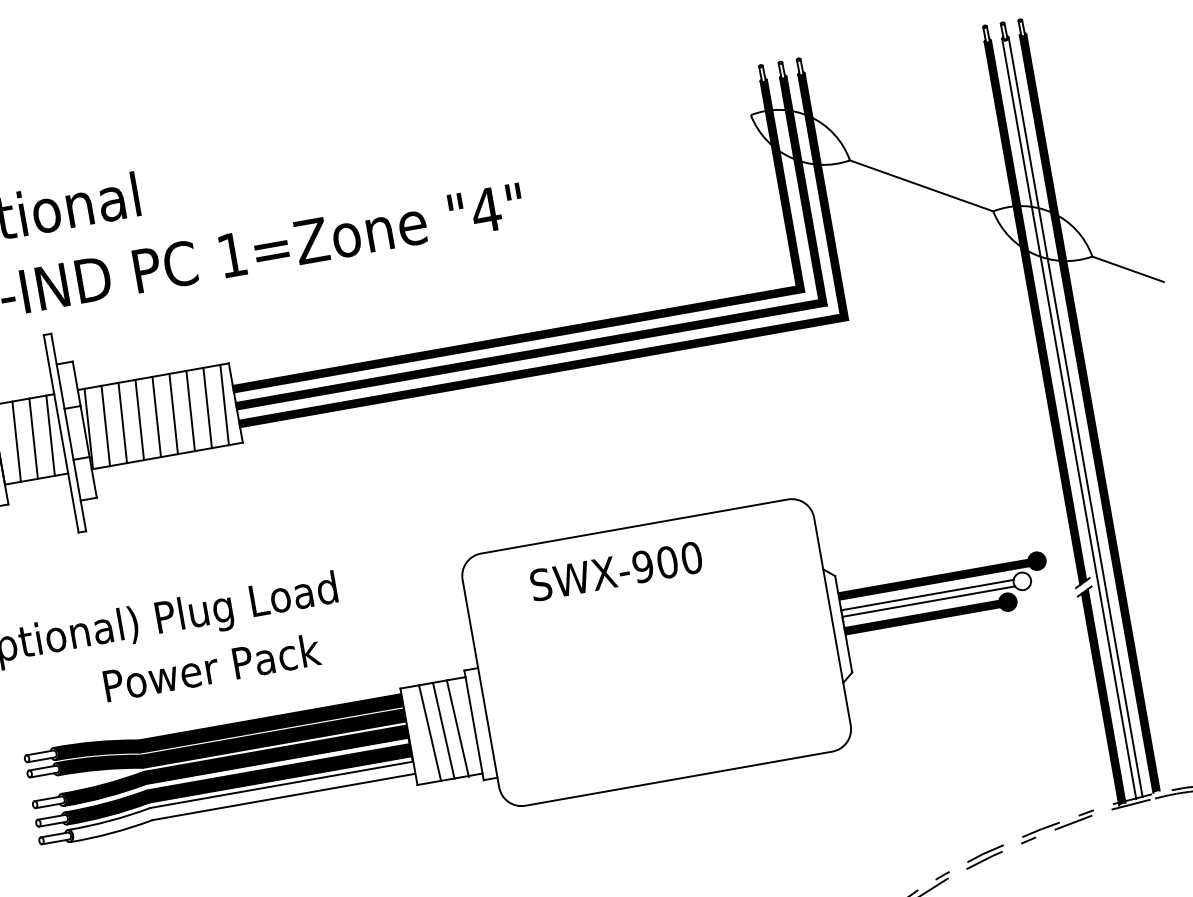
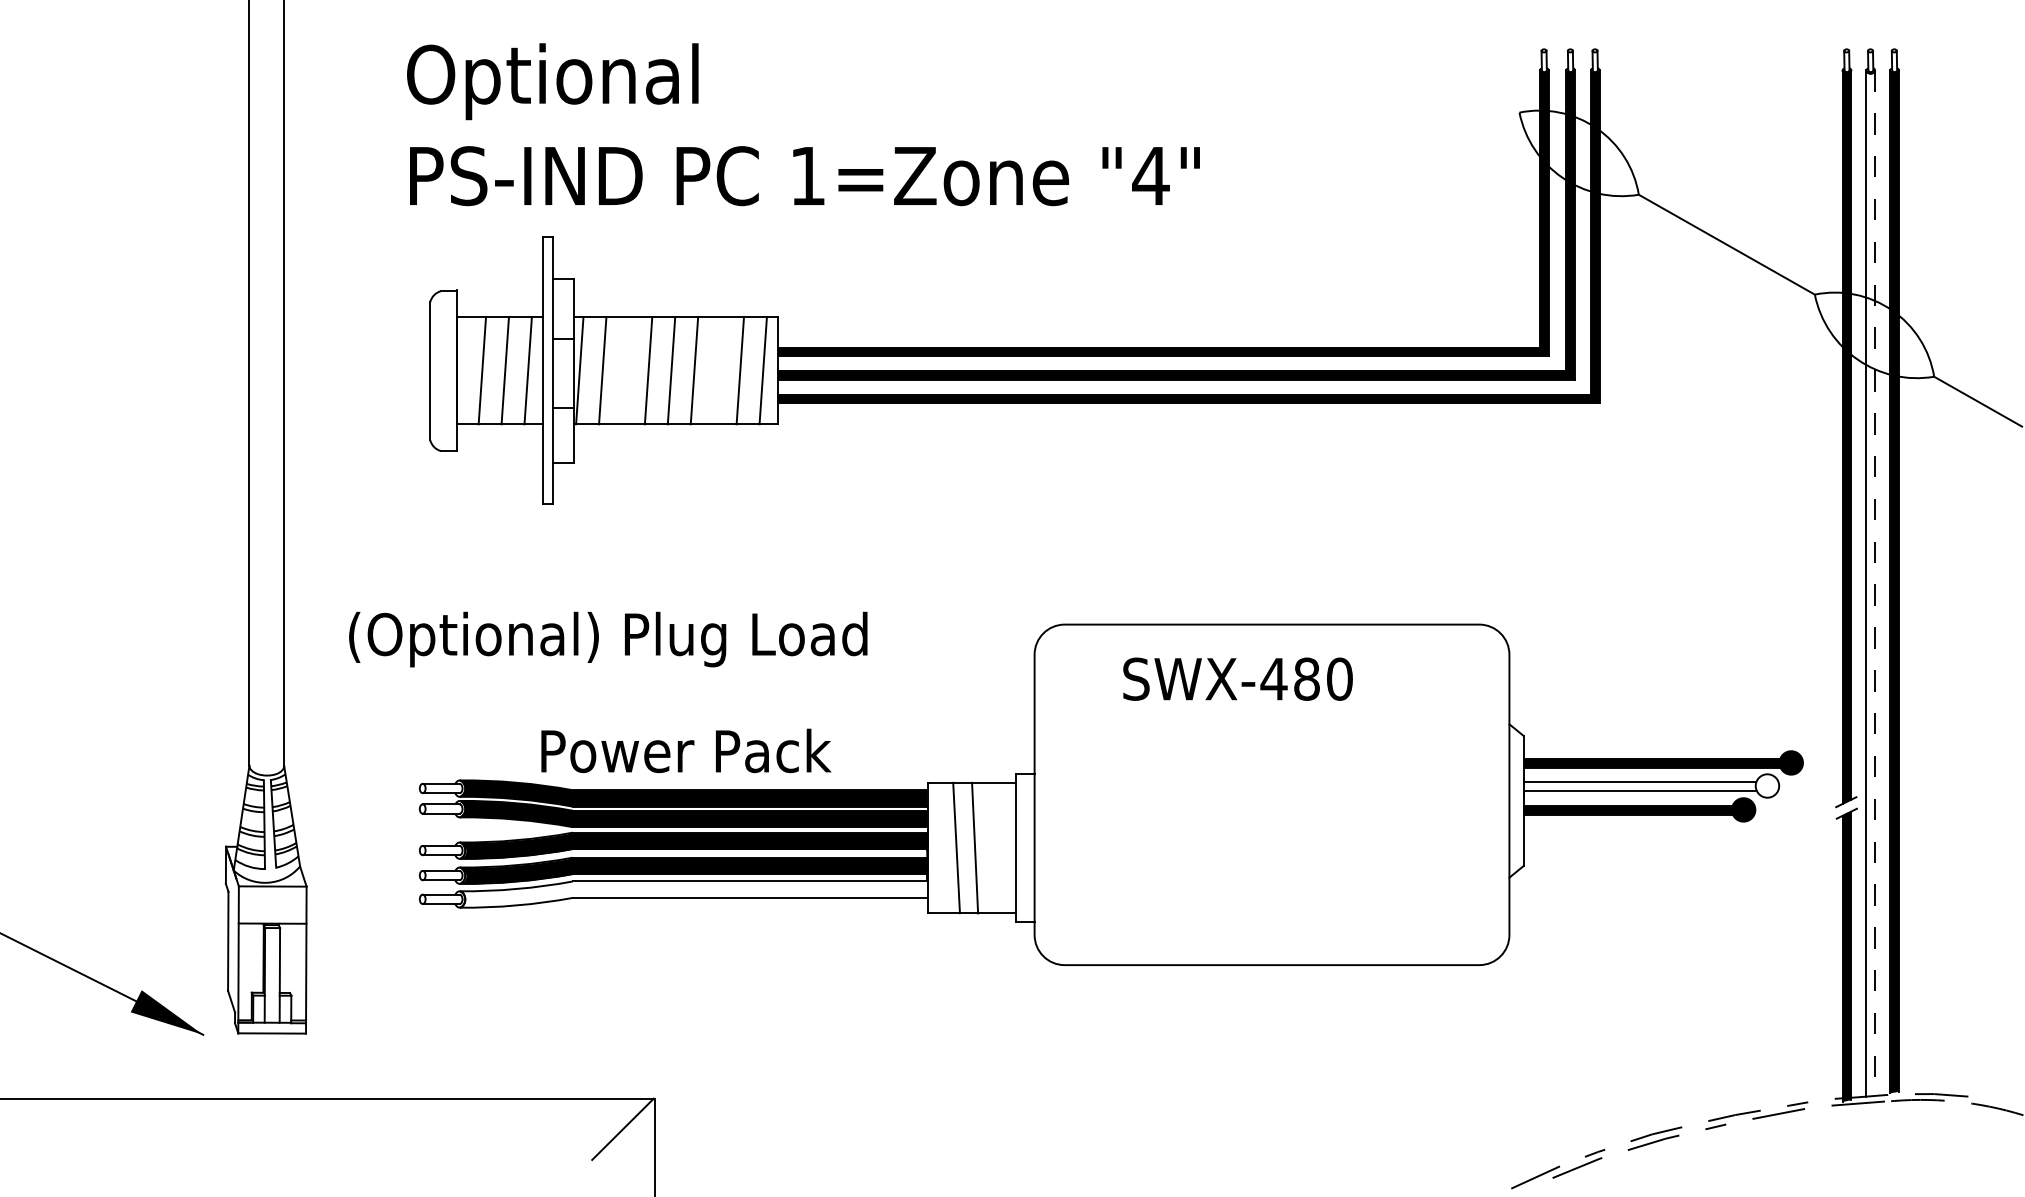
line: (190, 410) -> (717, 370), removed
line: (1075, 417) -> (1875, 583), solid -> dashed
line: (122, 422) -> (625, 370), removed
text: (654, 564) -> (1289, 678), SWX-900 -> SWX-480
text: (212, 667) -> (686, 750), moved
line: (457, 728) -> (993, 848), removed

